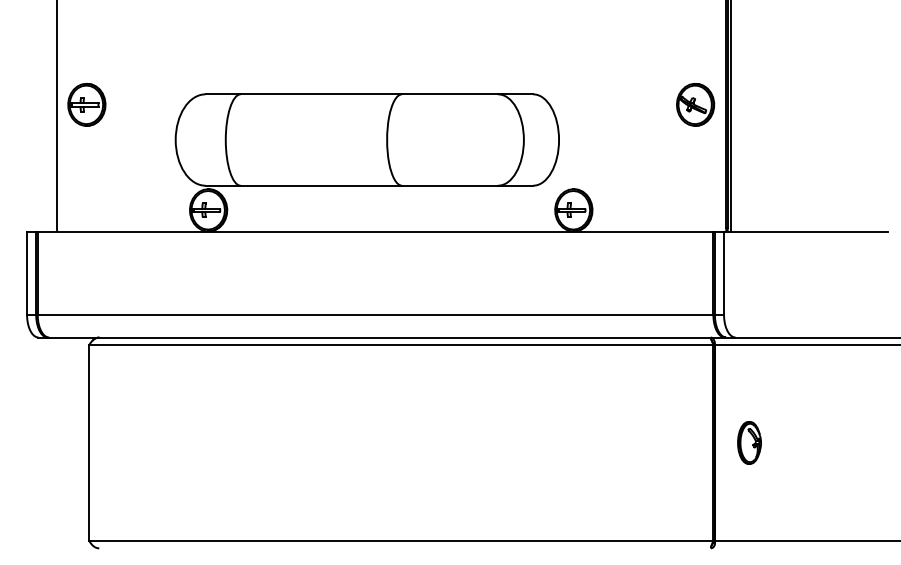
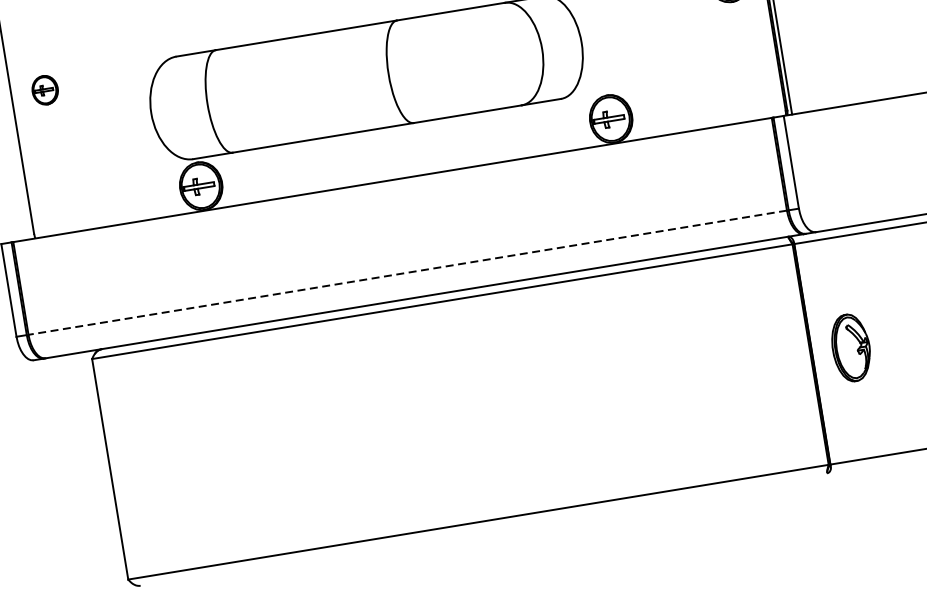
part: (86, 104) -> (44, 89), size x0.6
line: (375, 314) -> (407, 272), solid -> dashed
part: (749, 442) -> (851, 347), size x1.4

